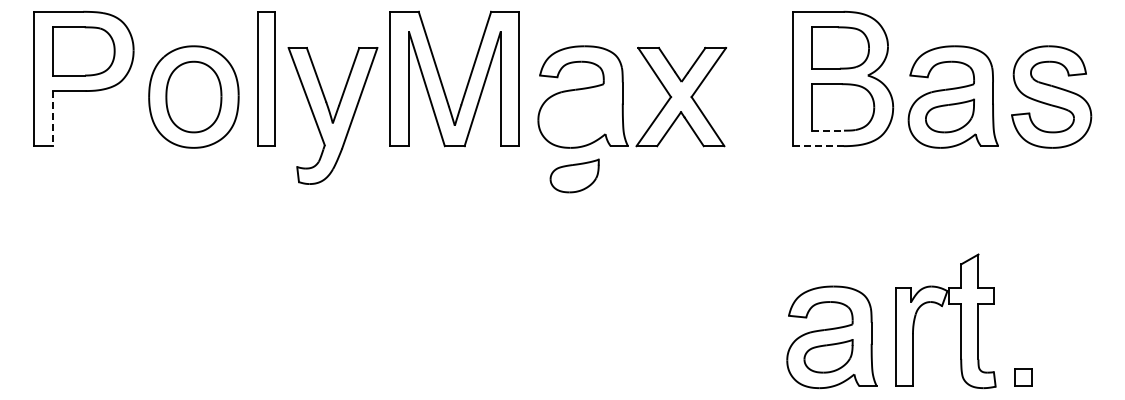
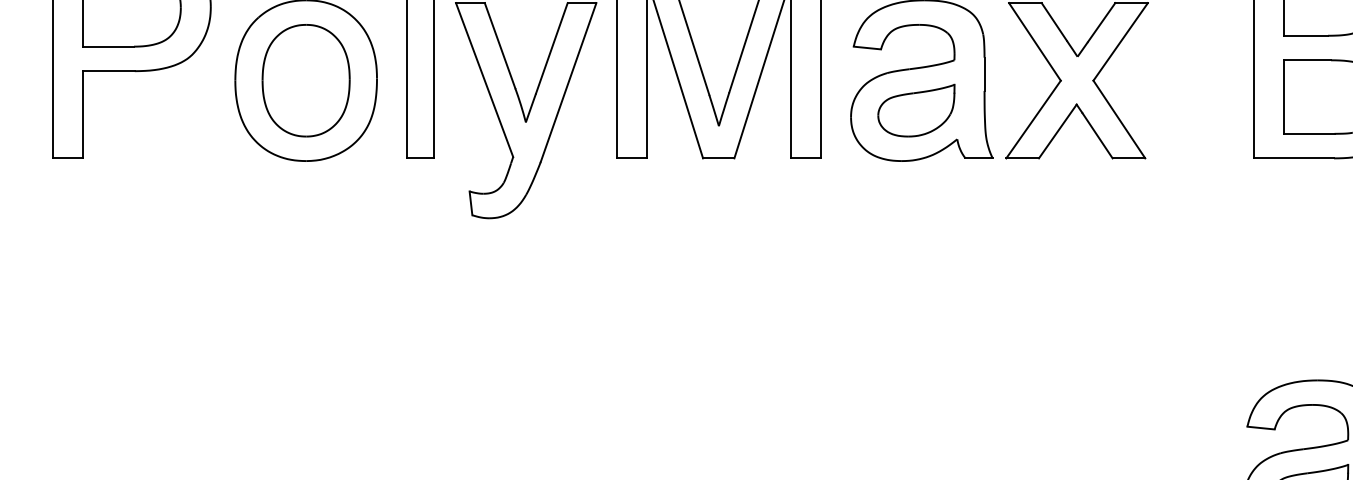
line: (52, 118) -> (82, 114), dashed -> solid
line: (828, 130) -> (1309, 133), dashed -> solid
line: (818, 146) -> (1294, 158), dashed -> solid
part: (574, 175) -> (916, 109), moved

